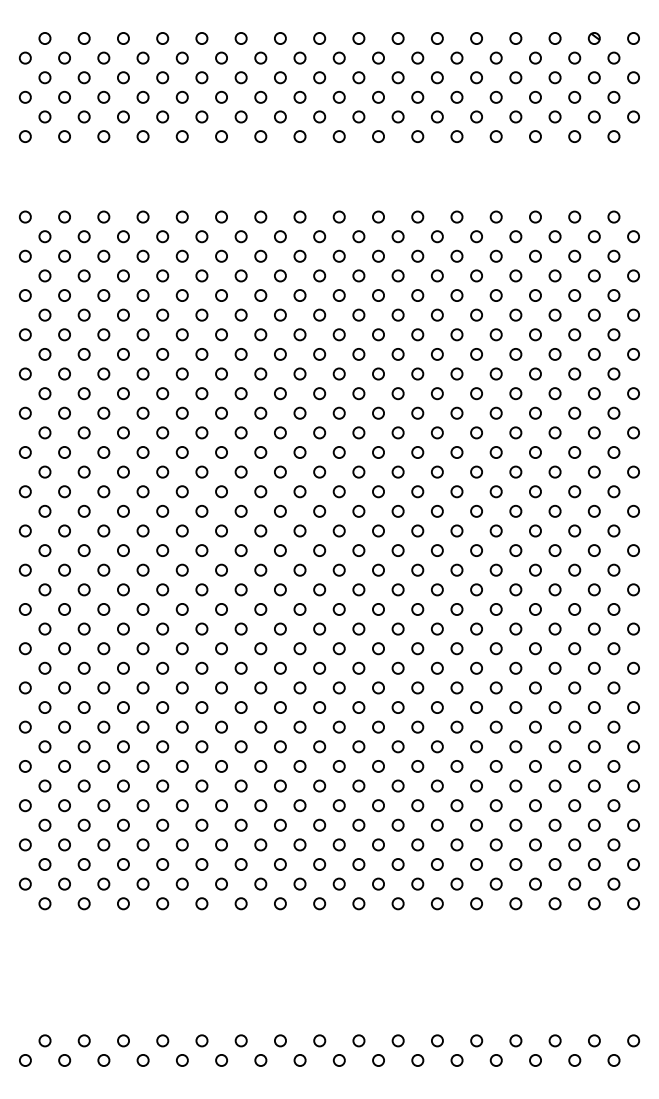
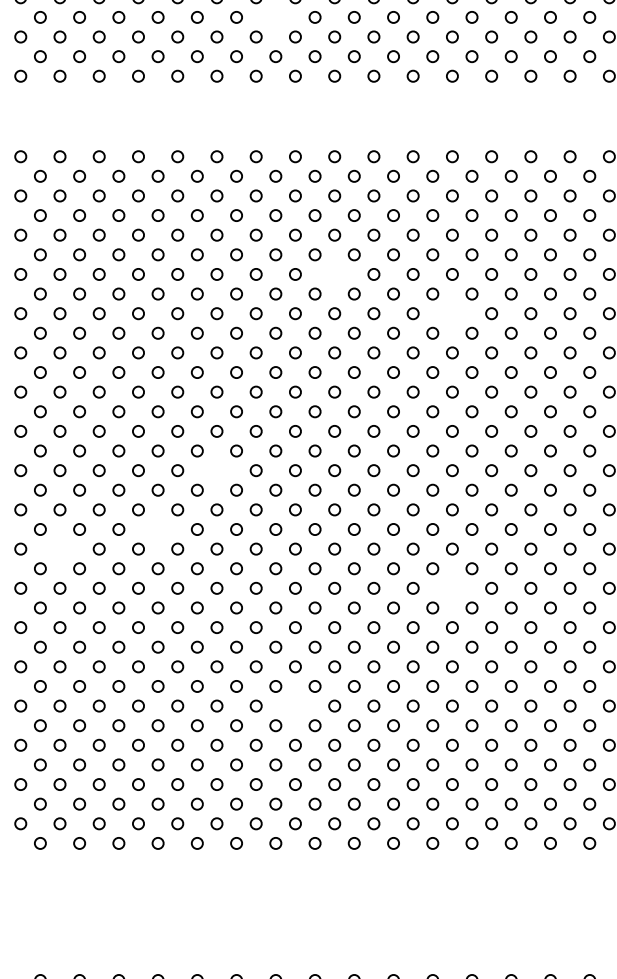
circle: (280, 77) -> (275, 17), removed
circle: (338, 334) -> (333, 274), removed
circle: (456, 373) -> (451, 313), removed
circle: (221, 530) -> (216, 470), removed
circle: (162, 589) -> (157, 529), removed
circle: (64, 609) -> (59, 549), removed
circle: (456, 648) -> (451, 588), removed
circle: (299, 766) -> (294, 706), removed

